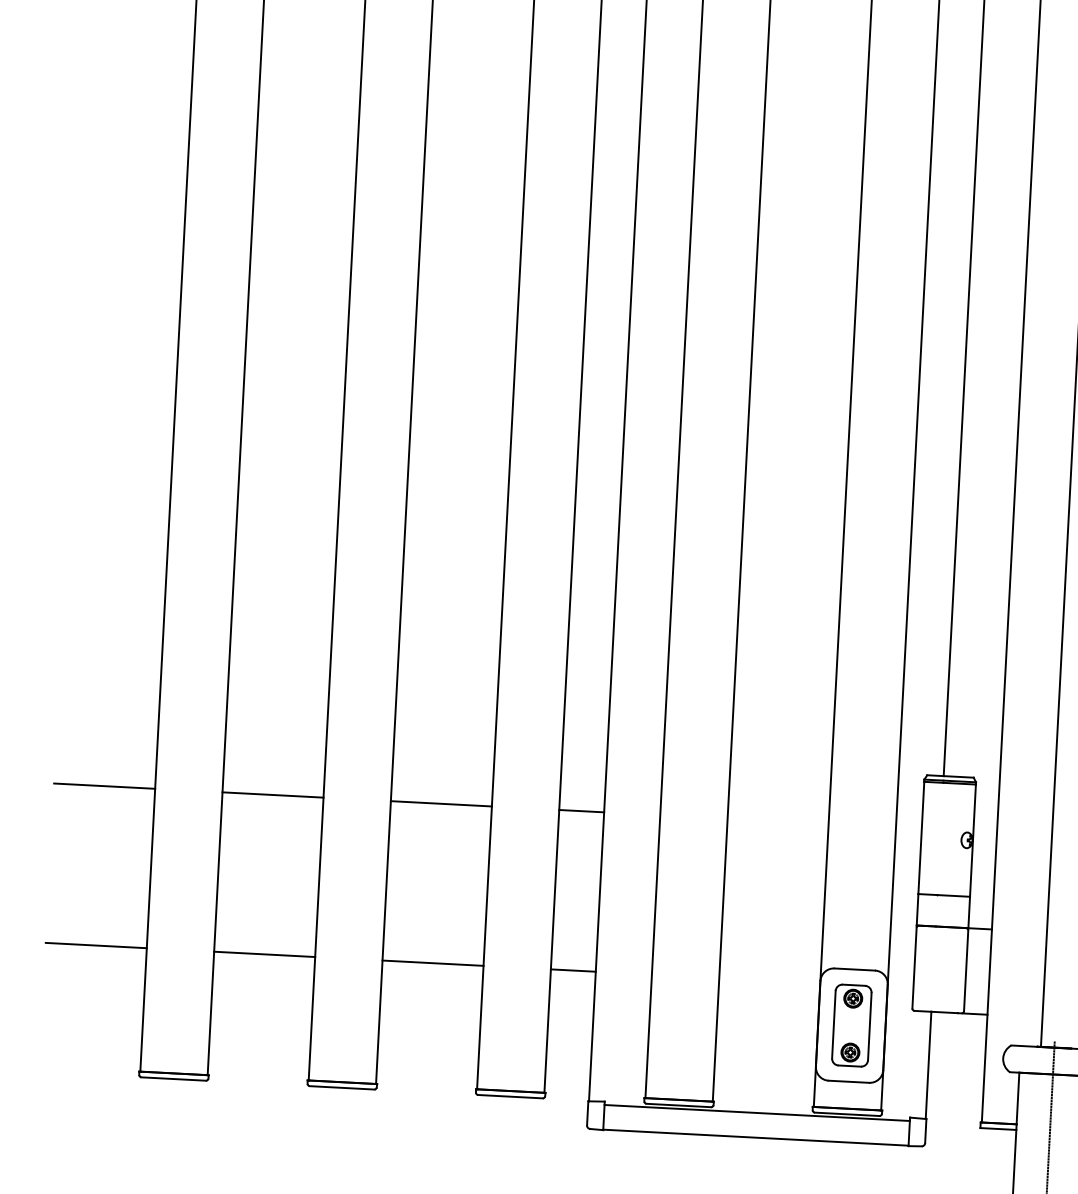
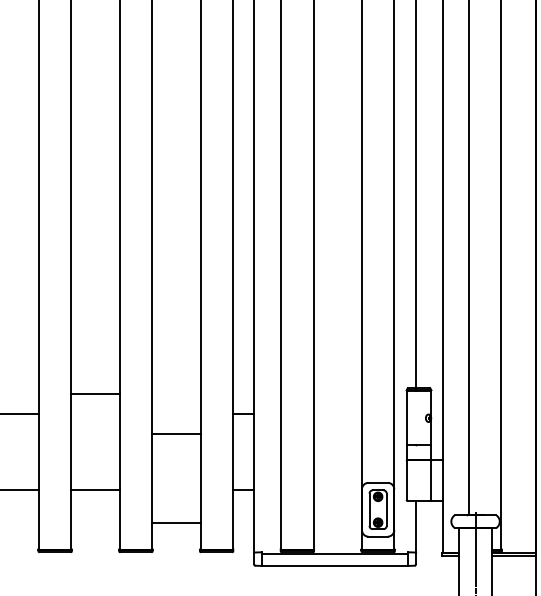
line: (272, 794) -> (95, 393), moved
line: (441, 802) -> (176, 433), moved
line: (433, 963) -> (176, 523), moved

